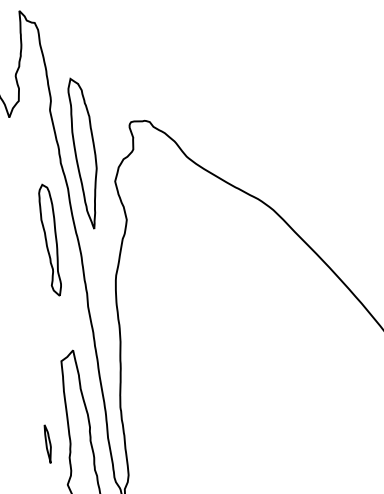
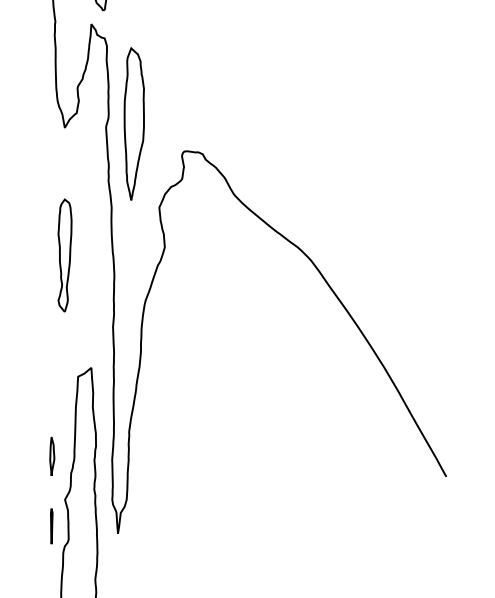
part: (84, 152) -> (133, 123), moved
part: (50, 240) -> (64, 255), moved

